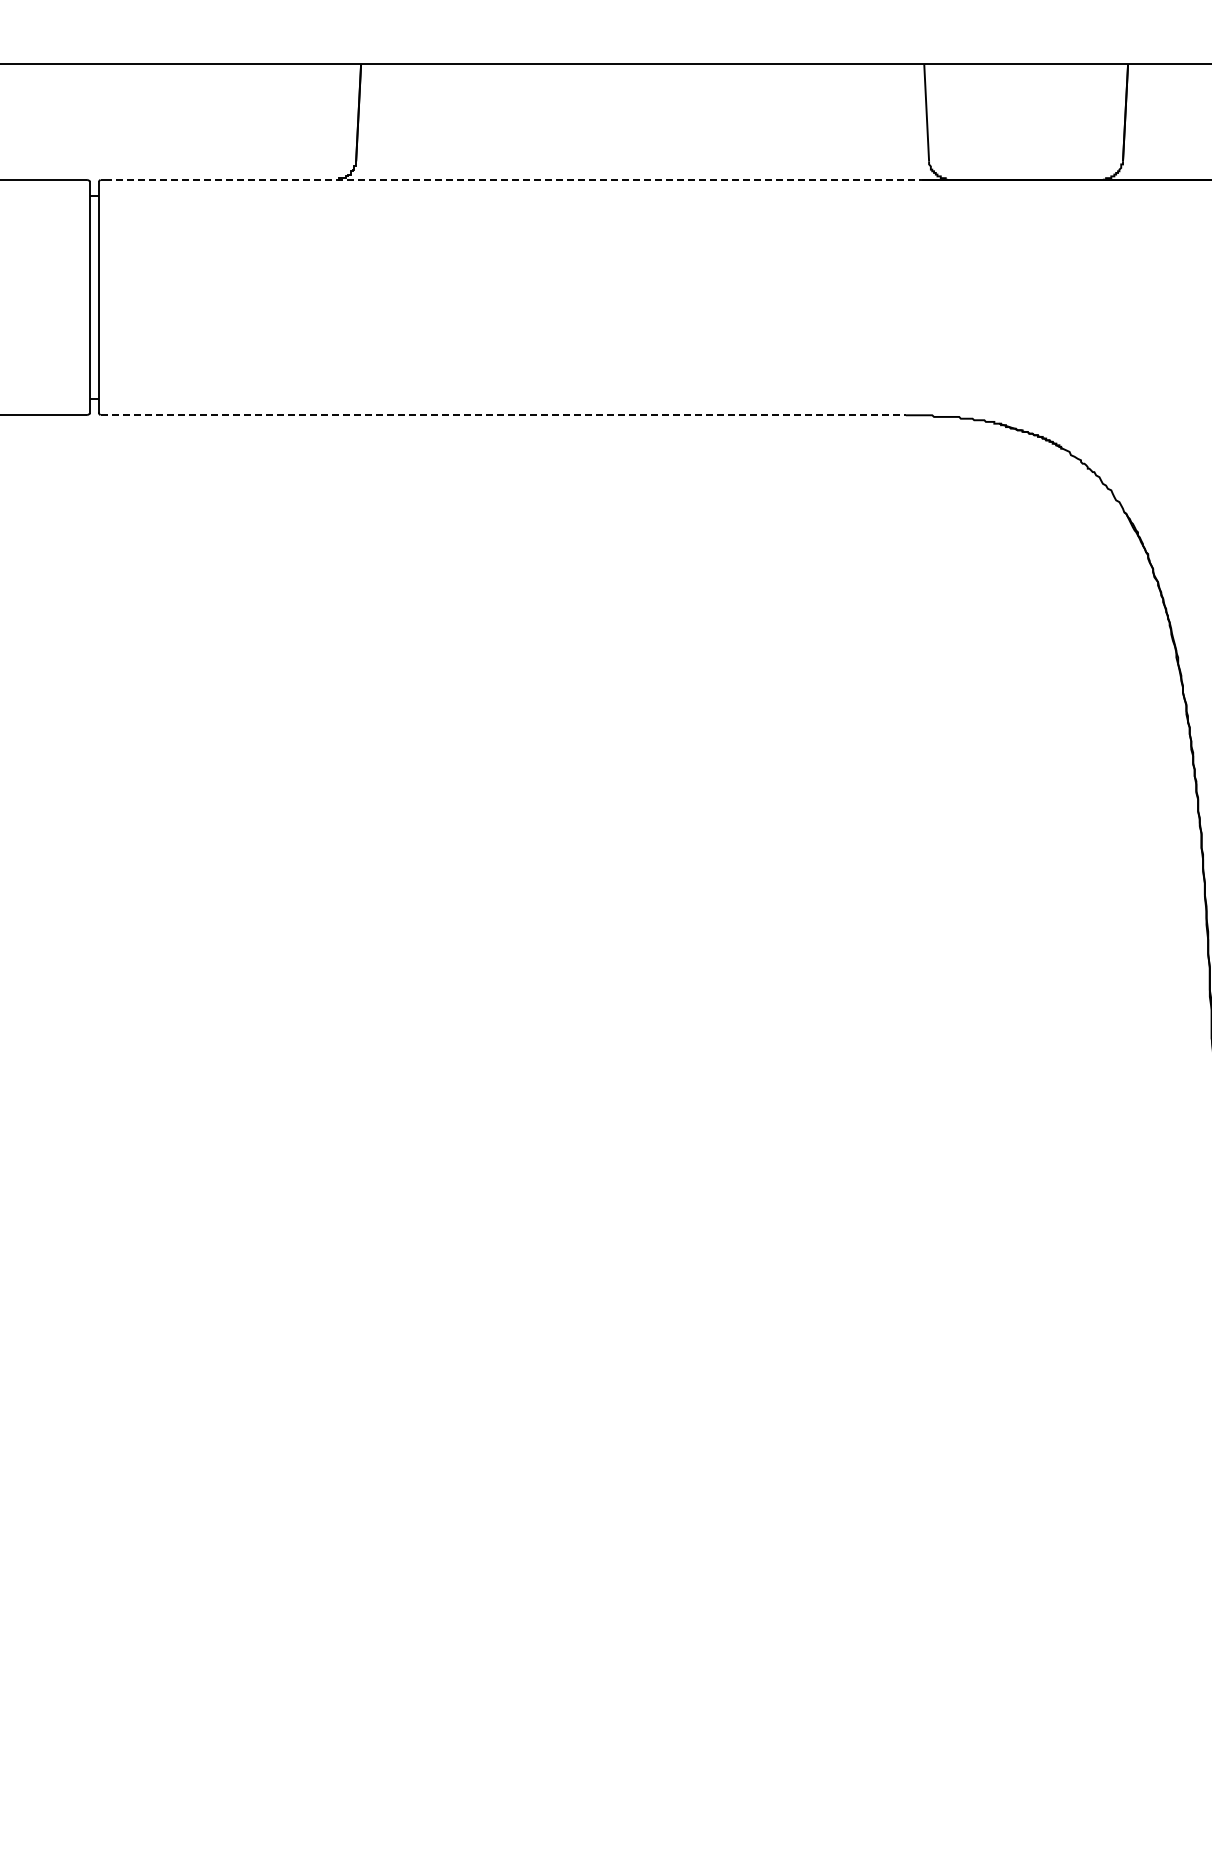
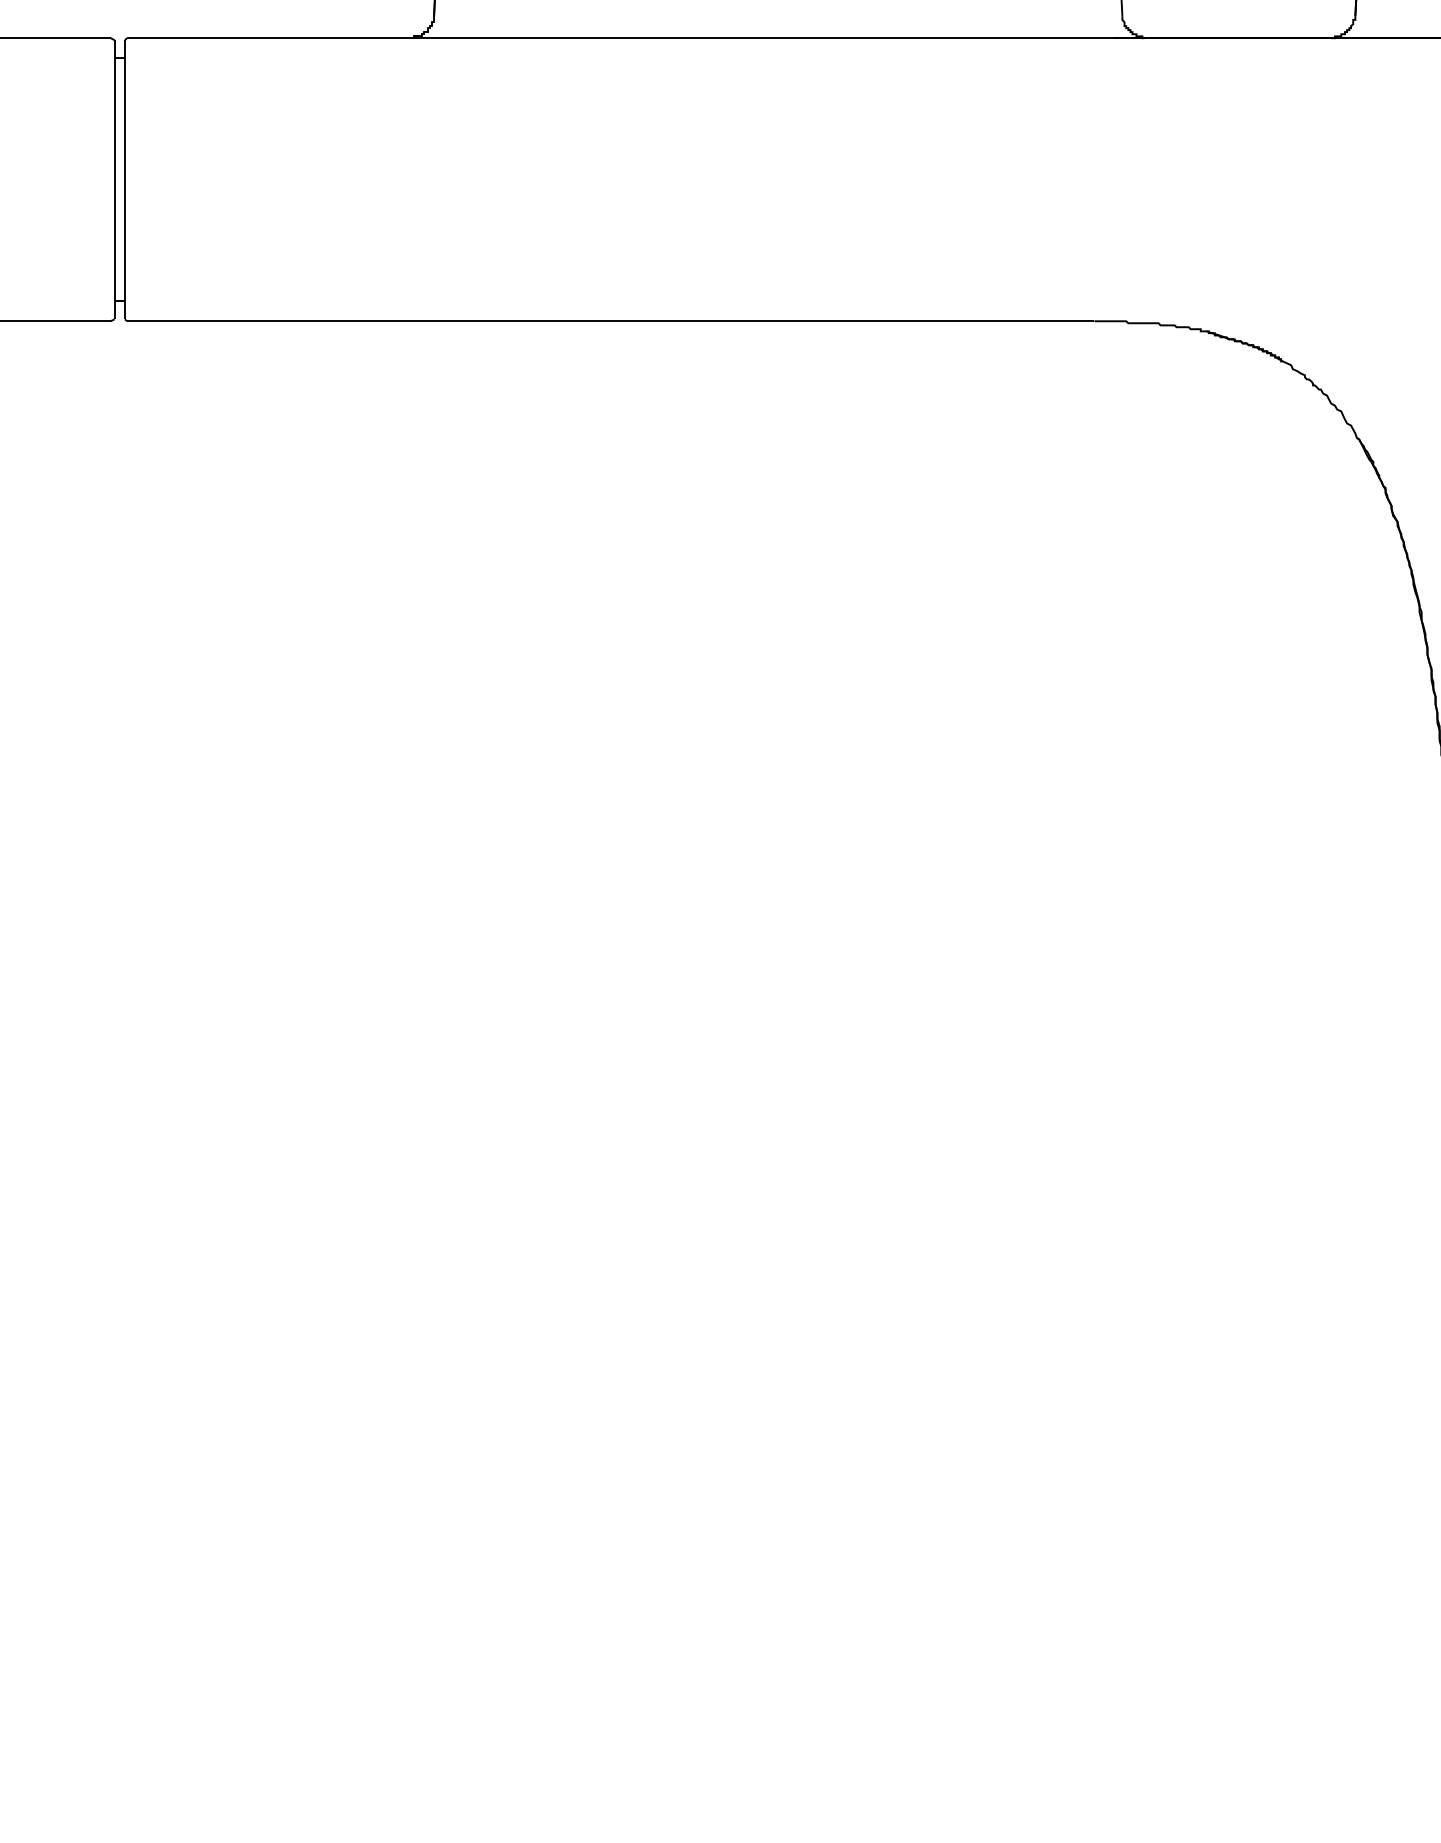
line: (513, 179) -> (623, 37), dashed -> solid
line: (503, 415) -> (611, 321), dashed -> solid

